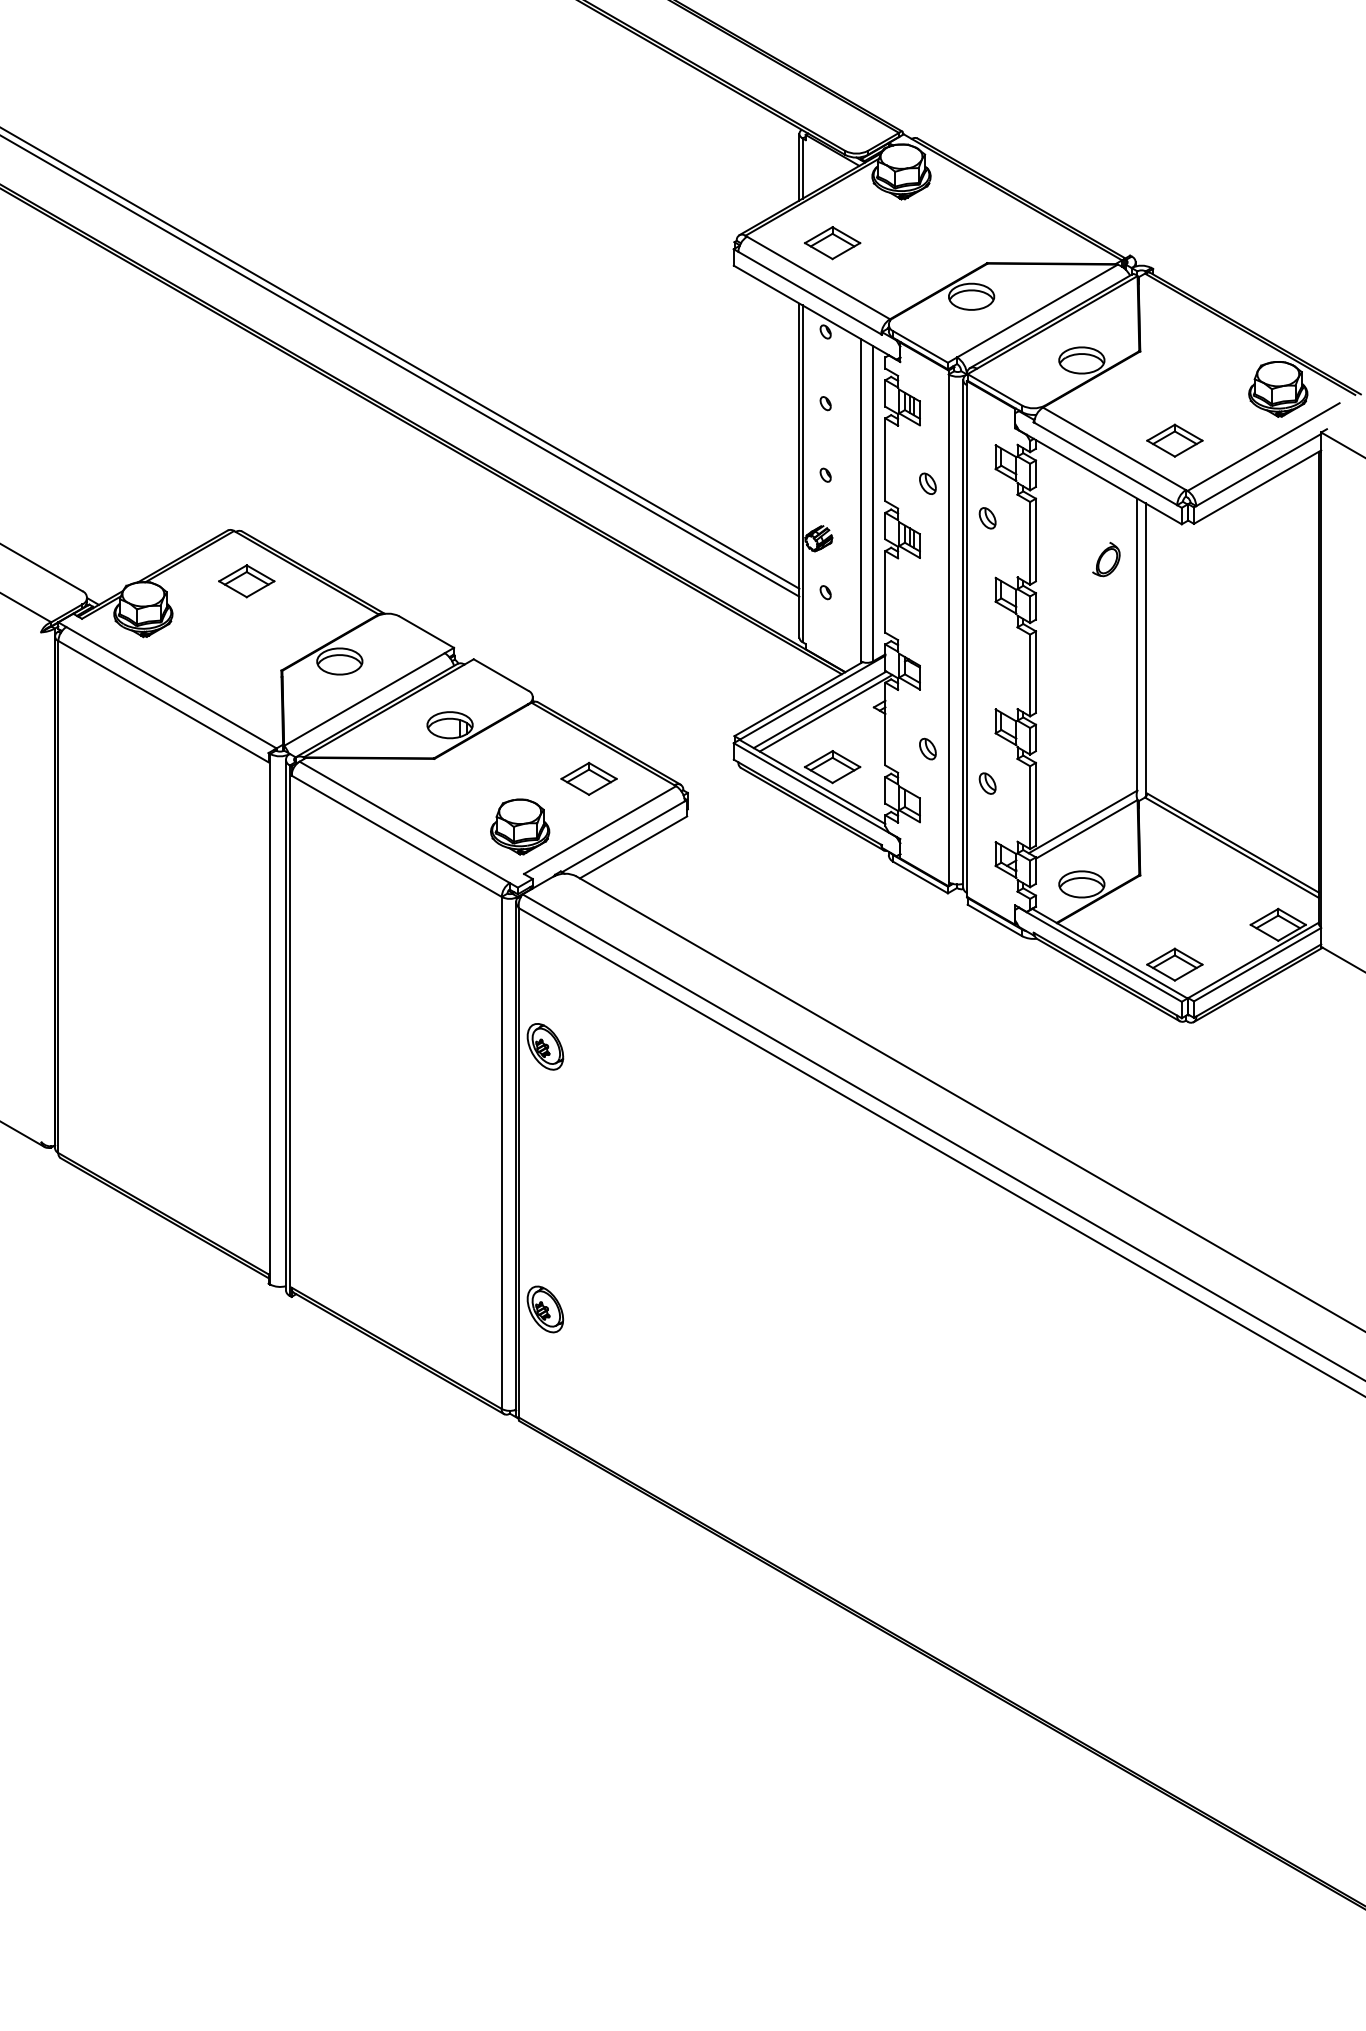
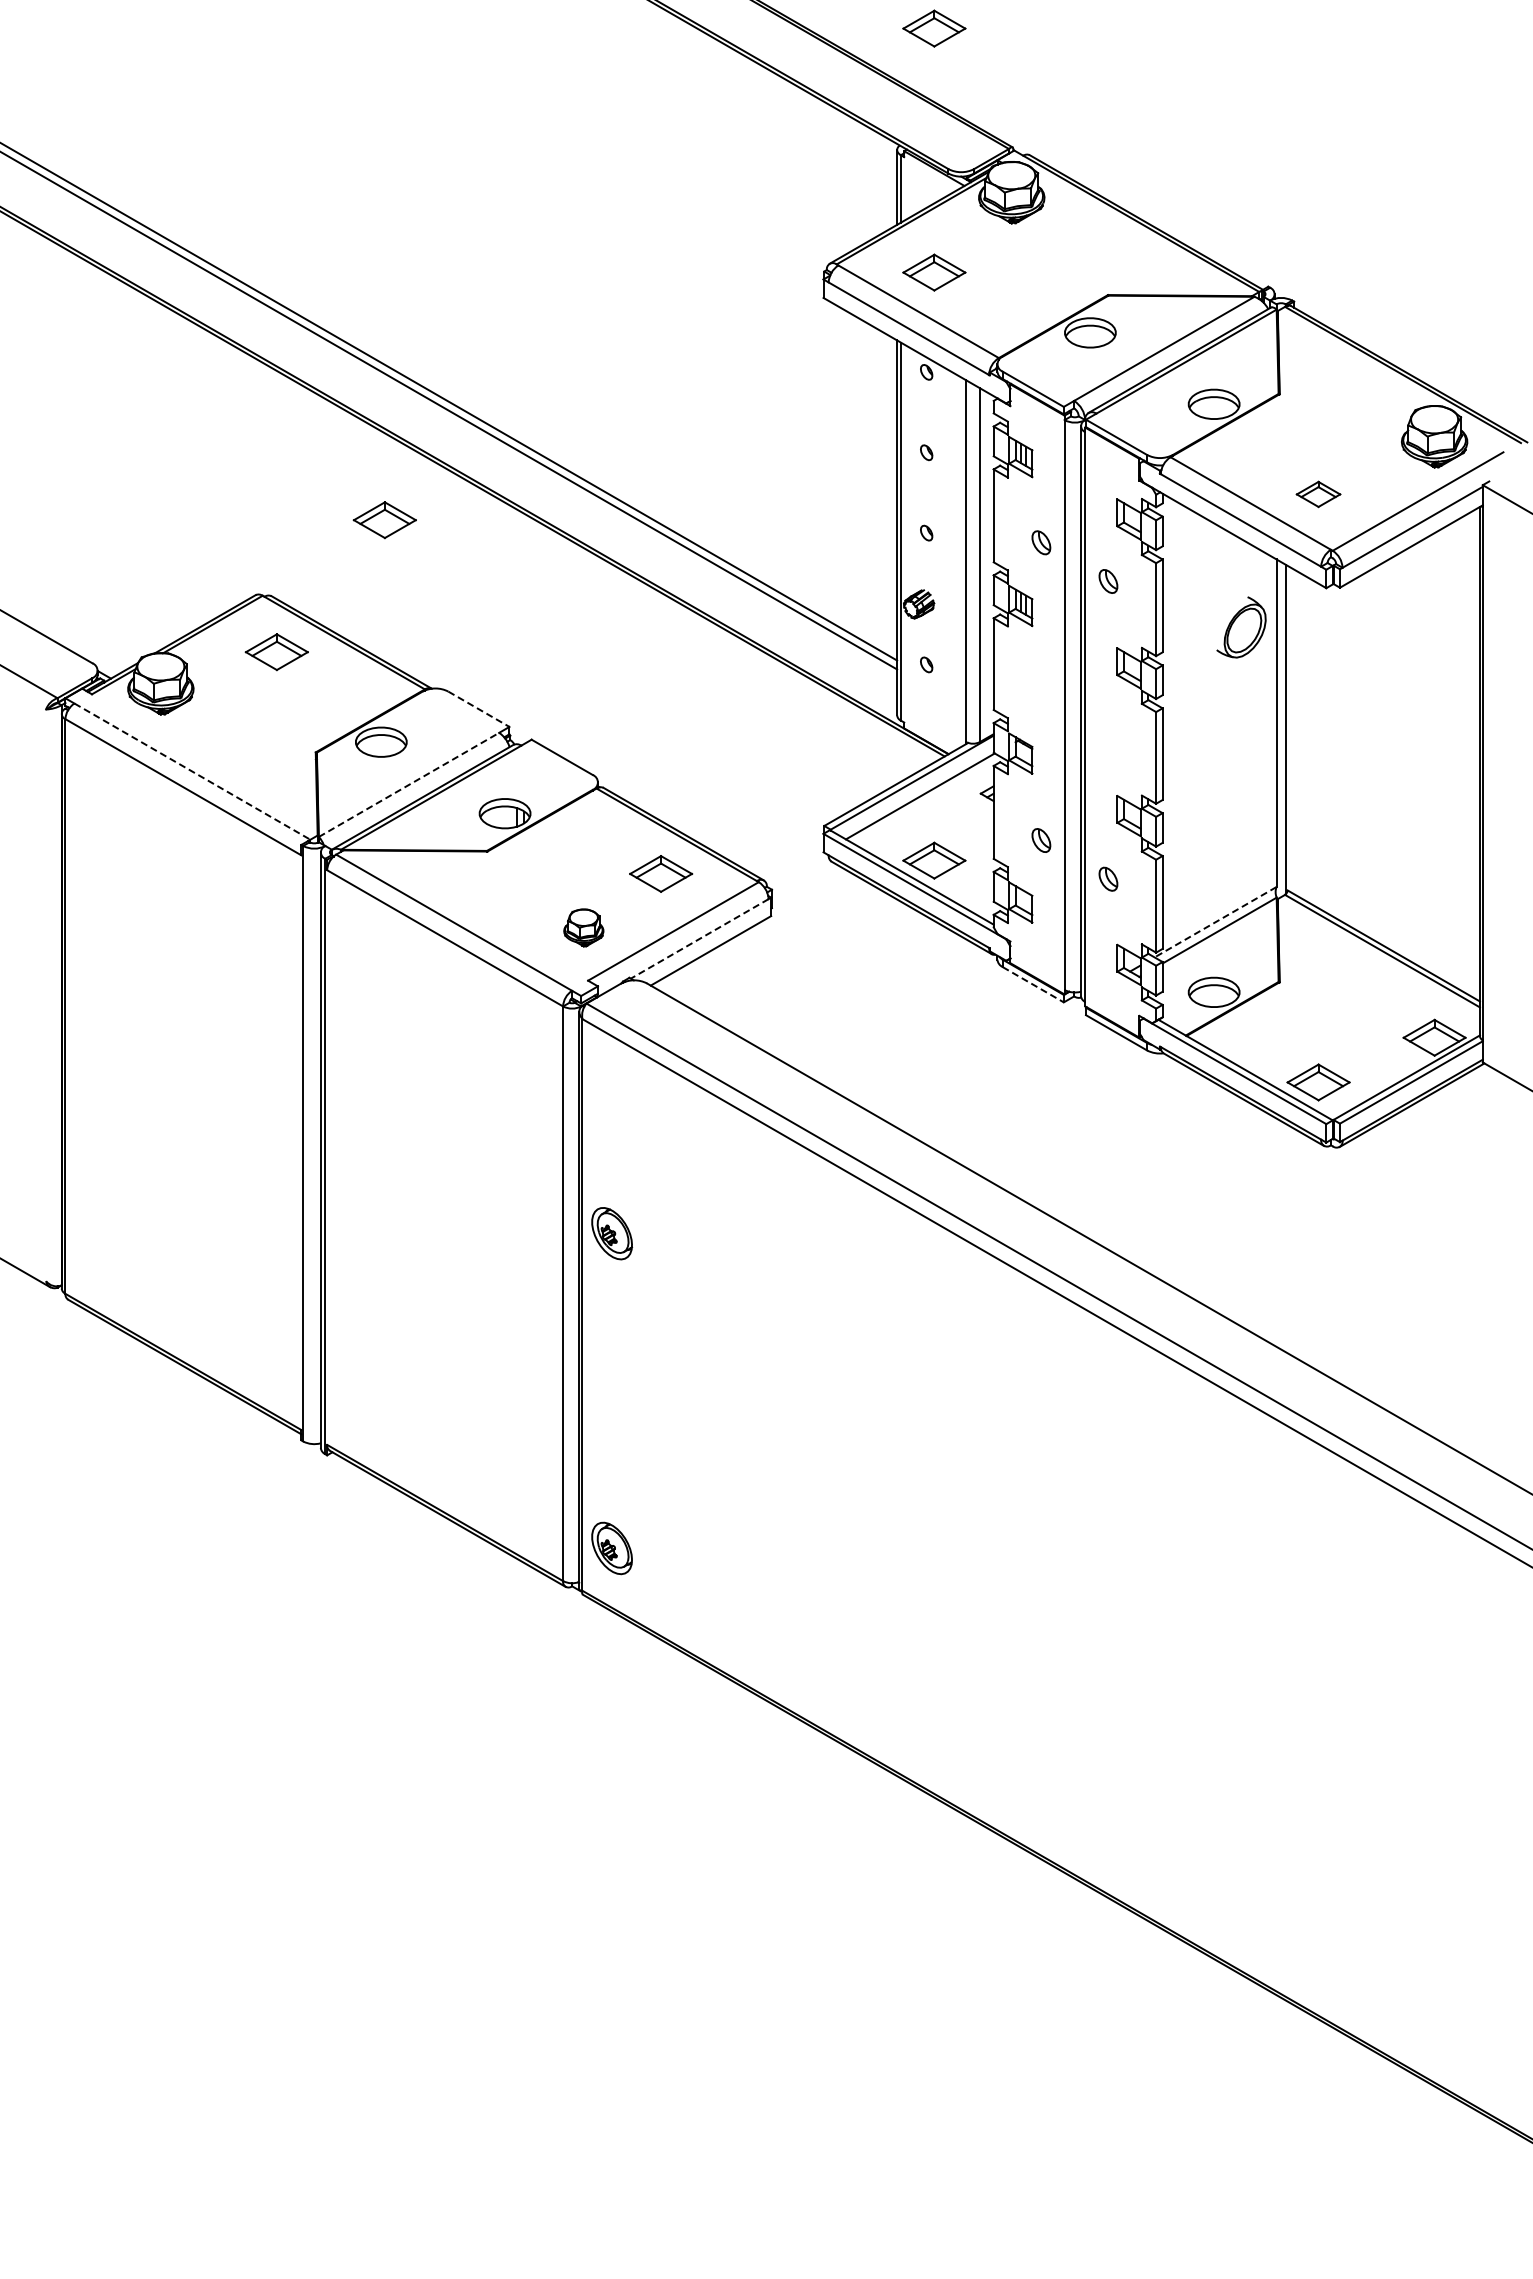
part: (832, 25) -> (934, 28), added
part: (1174, 440) -> (1318, 494), size x0.7
part: (342, 463) -> (384, 520), added
part: (1106, 559) -> (1241, 627), size x1.6
line: (427, 632) -> (479, 709), solid -> dashed
line: (171, 687) -> (192, 771), solid -> dashed
line: (364, 699) -> (409, 784), solid -> dashed
line: (825, 713) -> (926, 800), removed
line: (1083, 822) -> (1215, 922), solid -> dashed
part: (519, 826) -> (583, 927), size x0.6
line: (623, 836) -> (699, 938), solid -> dashed
line: (920, 877) -> (1033, 984), solid -> dashed
part: (545, 1046) -> (612, 1233), moved
part: (544, 1309) -> (611, 1548), moved

